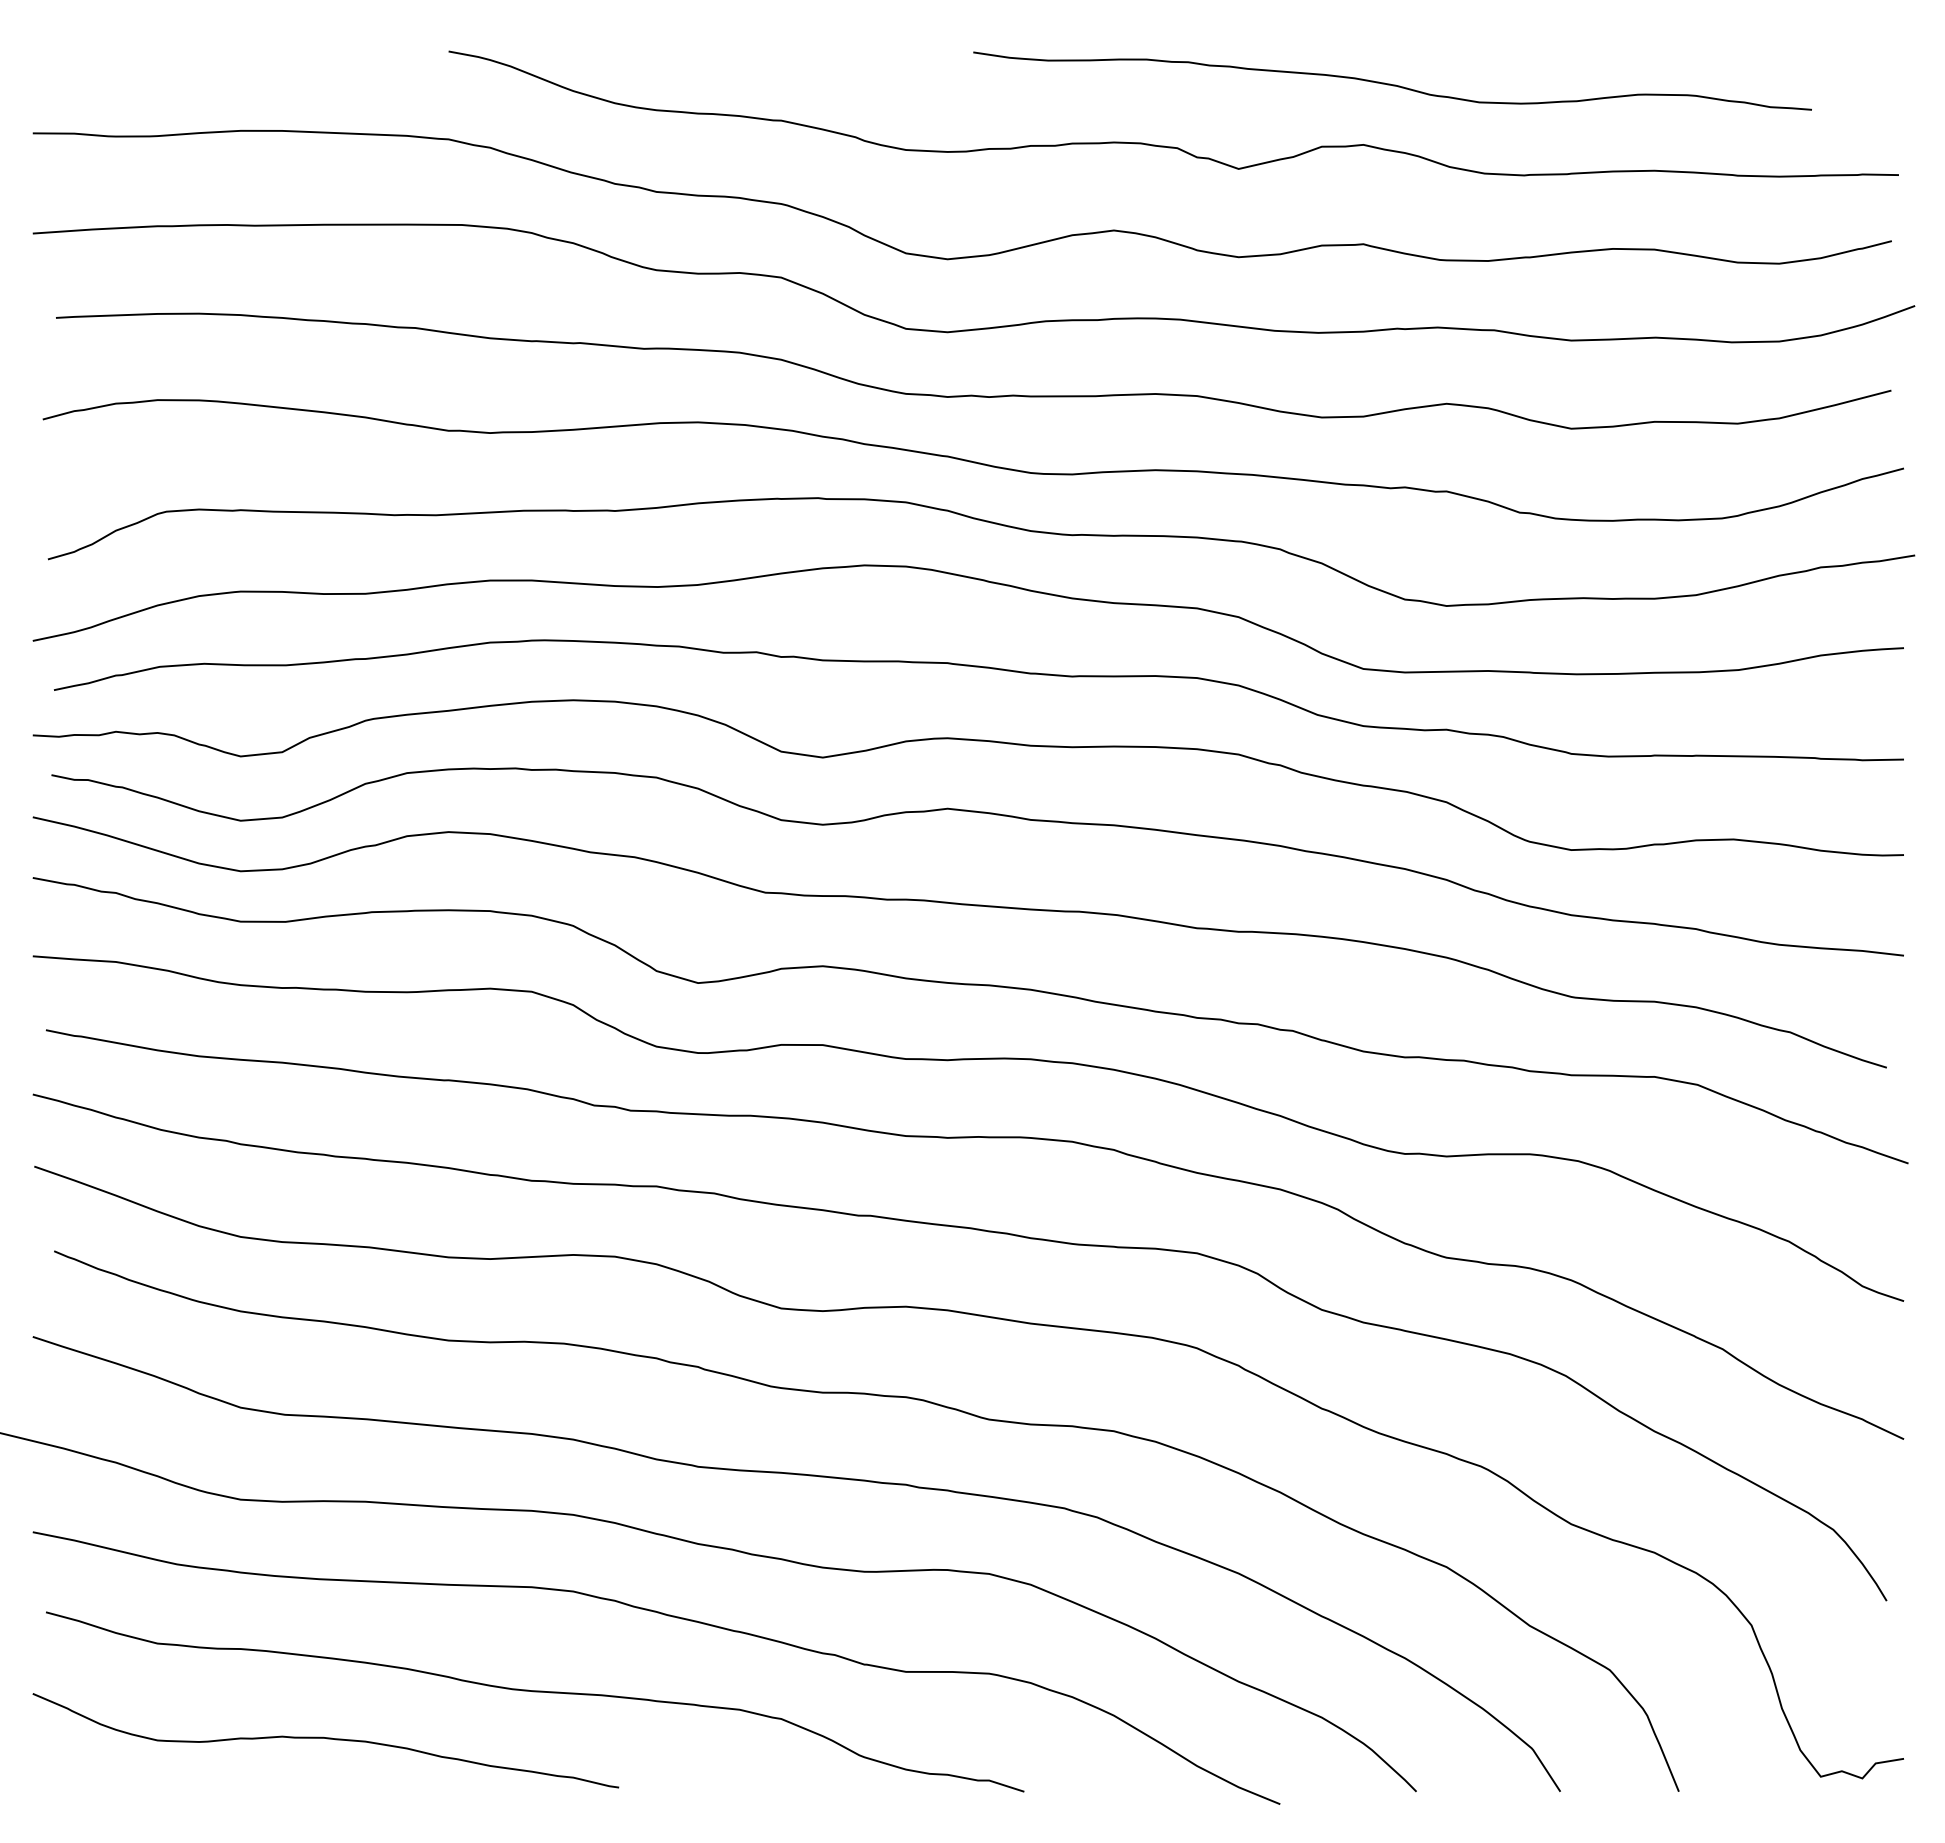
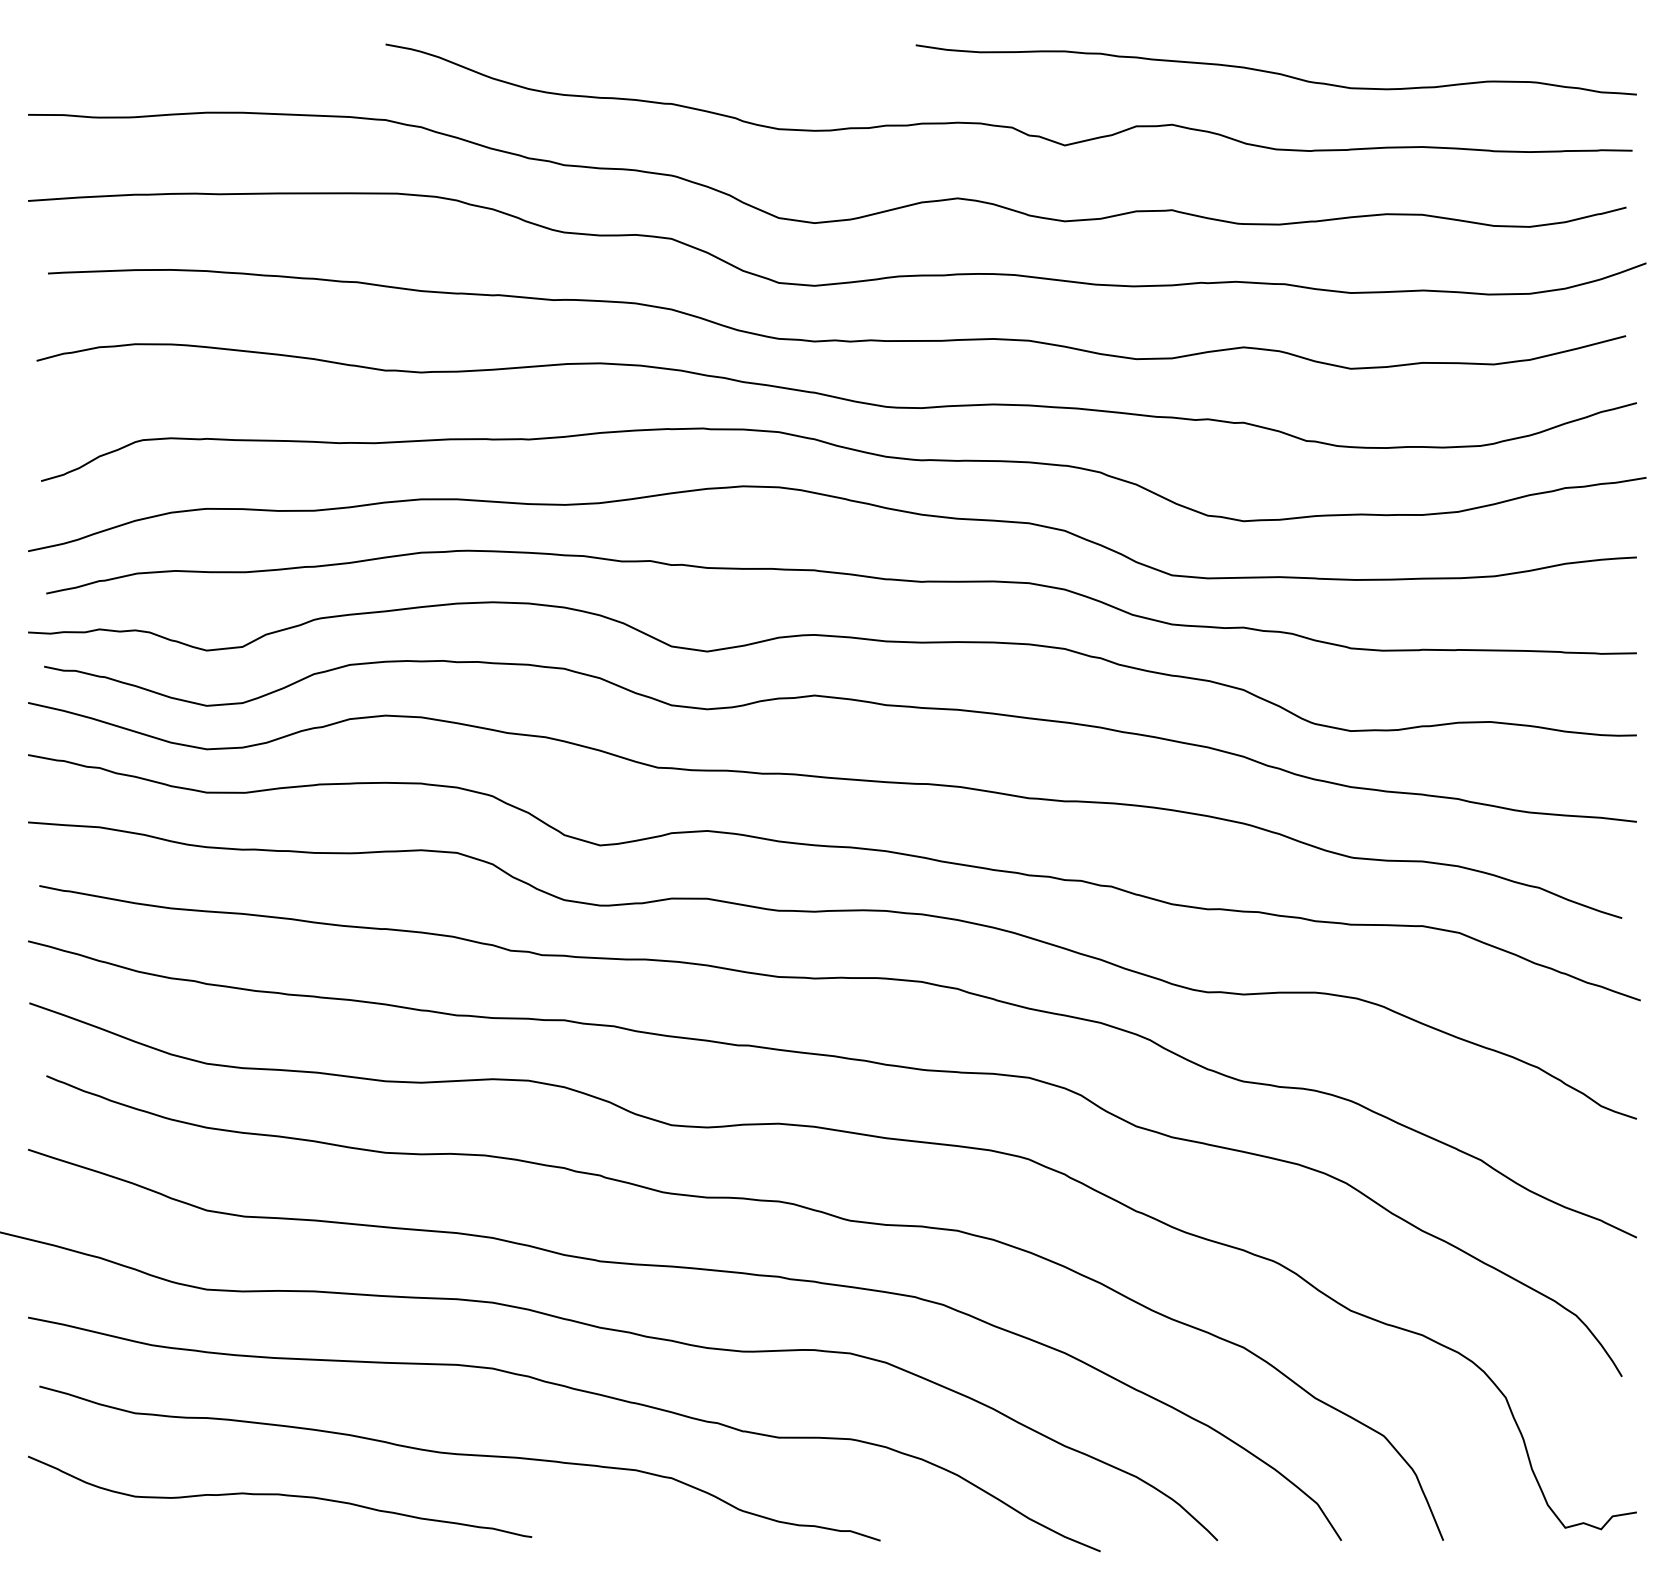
curve: (1390, 83) -> (1274, 71), moved

